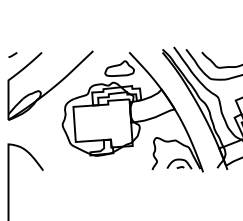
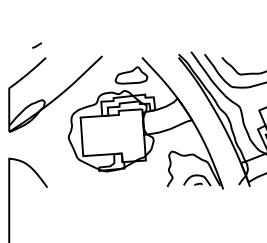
line: (12, 55) -> (36, 45), moved

